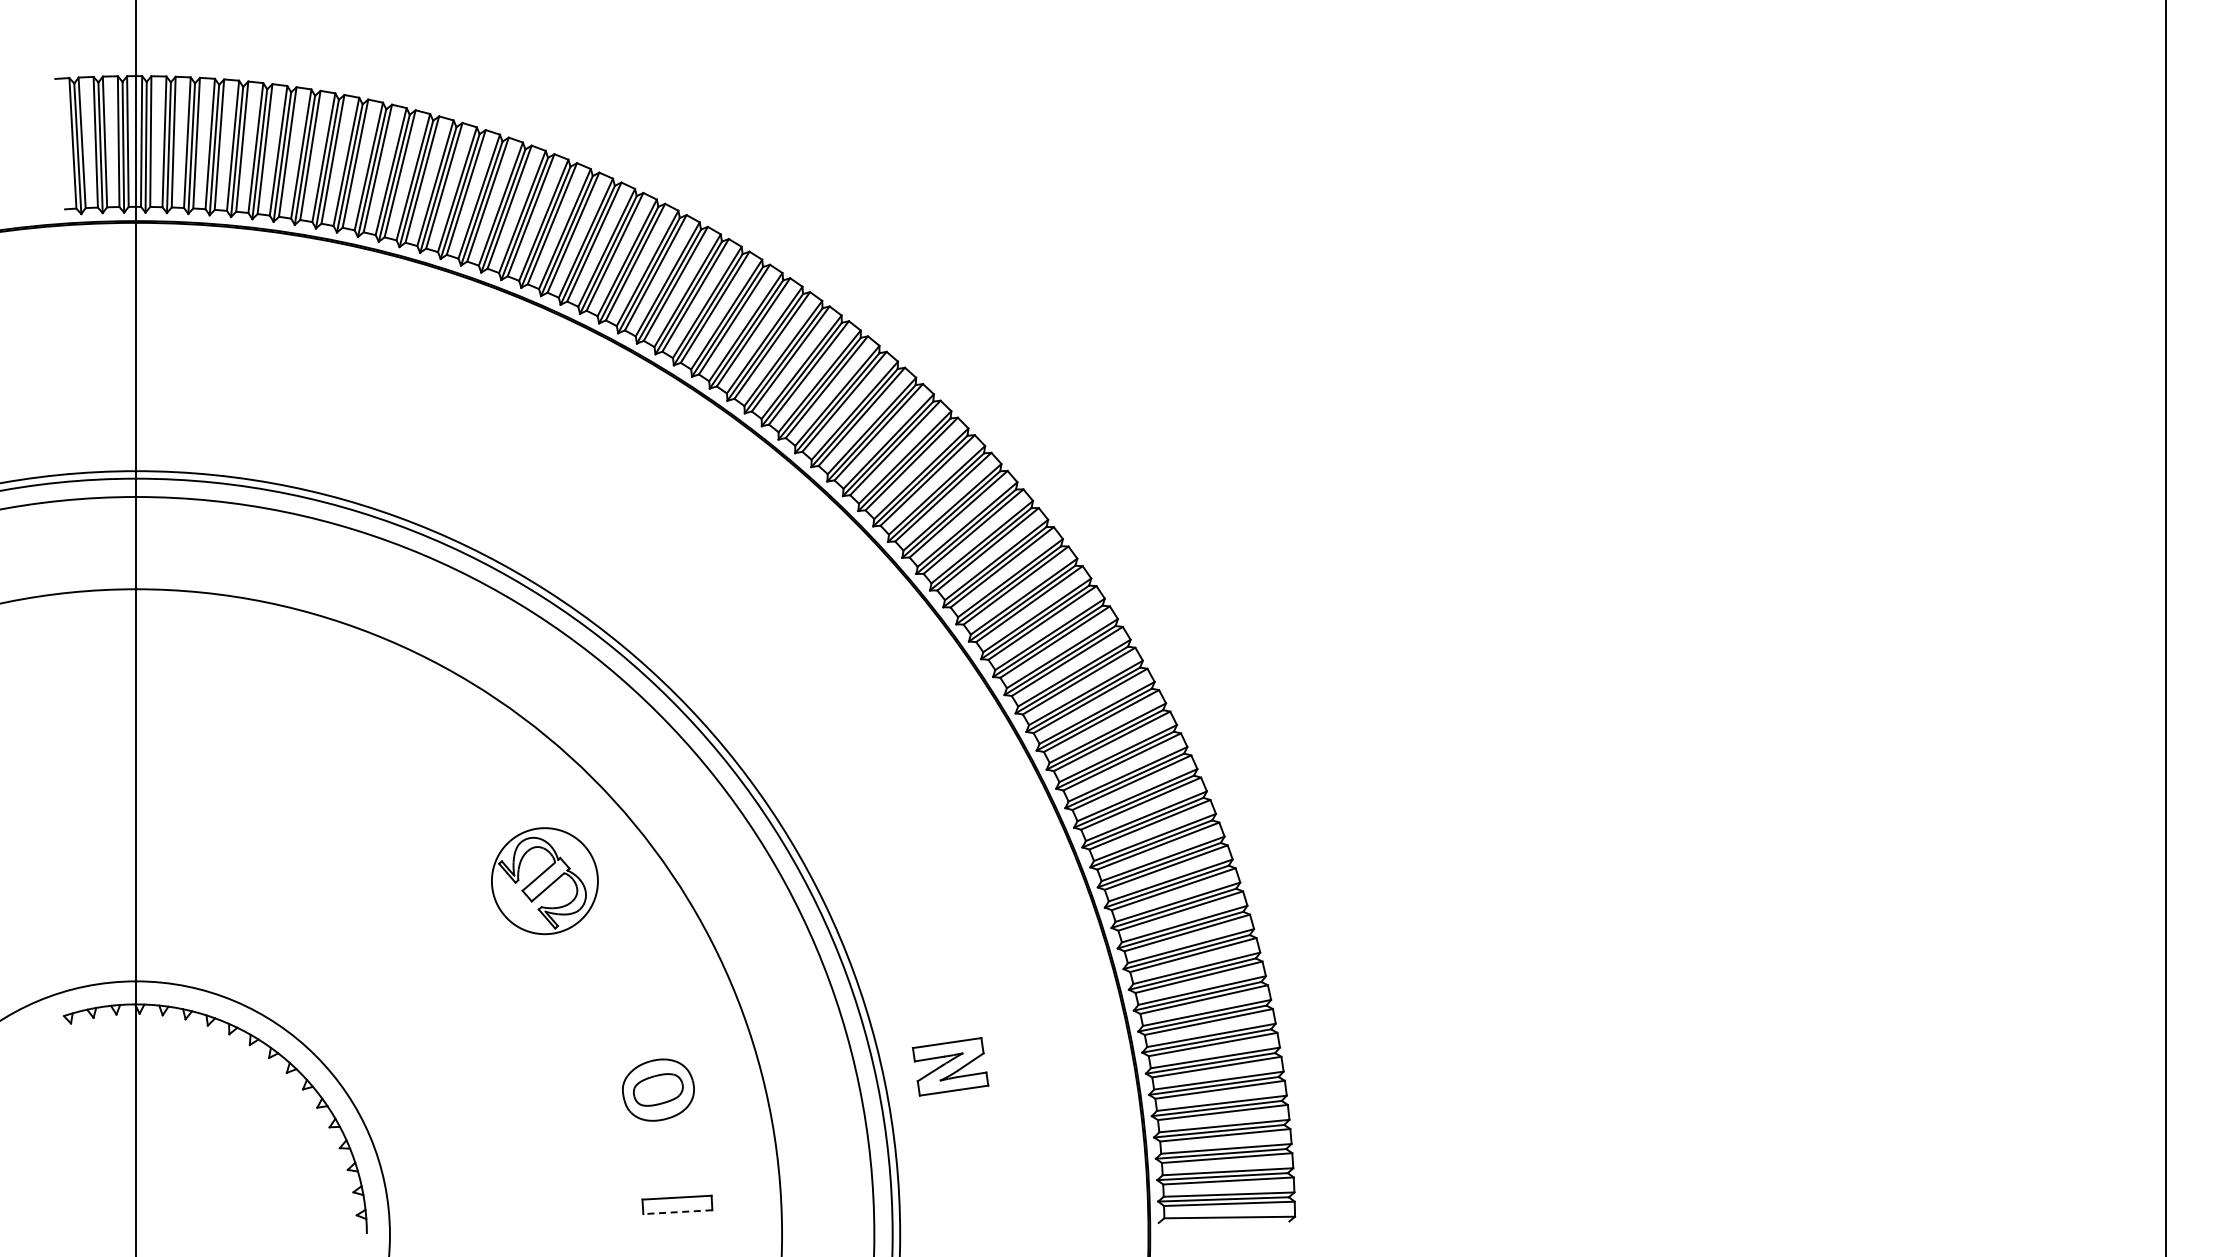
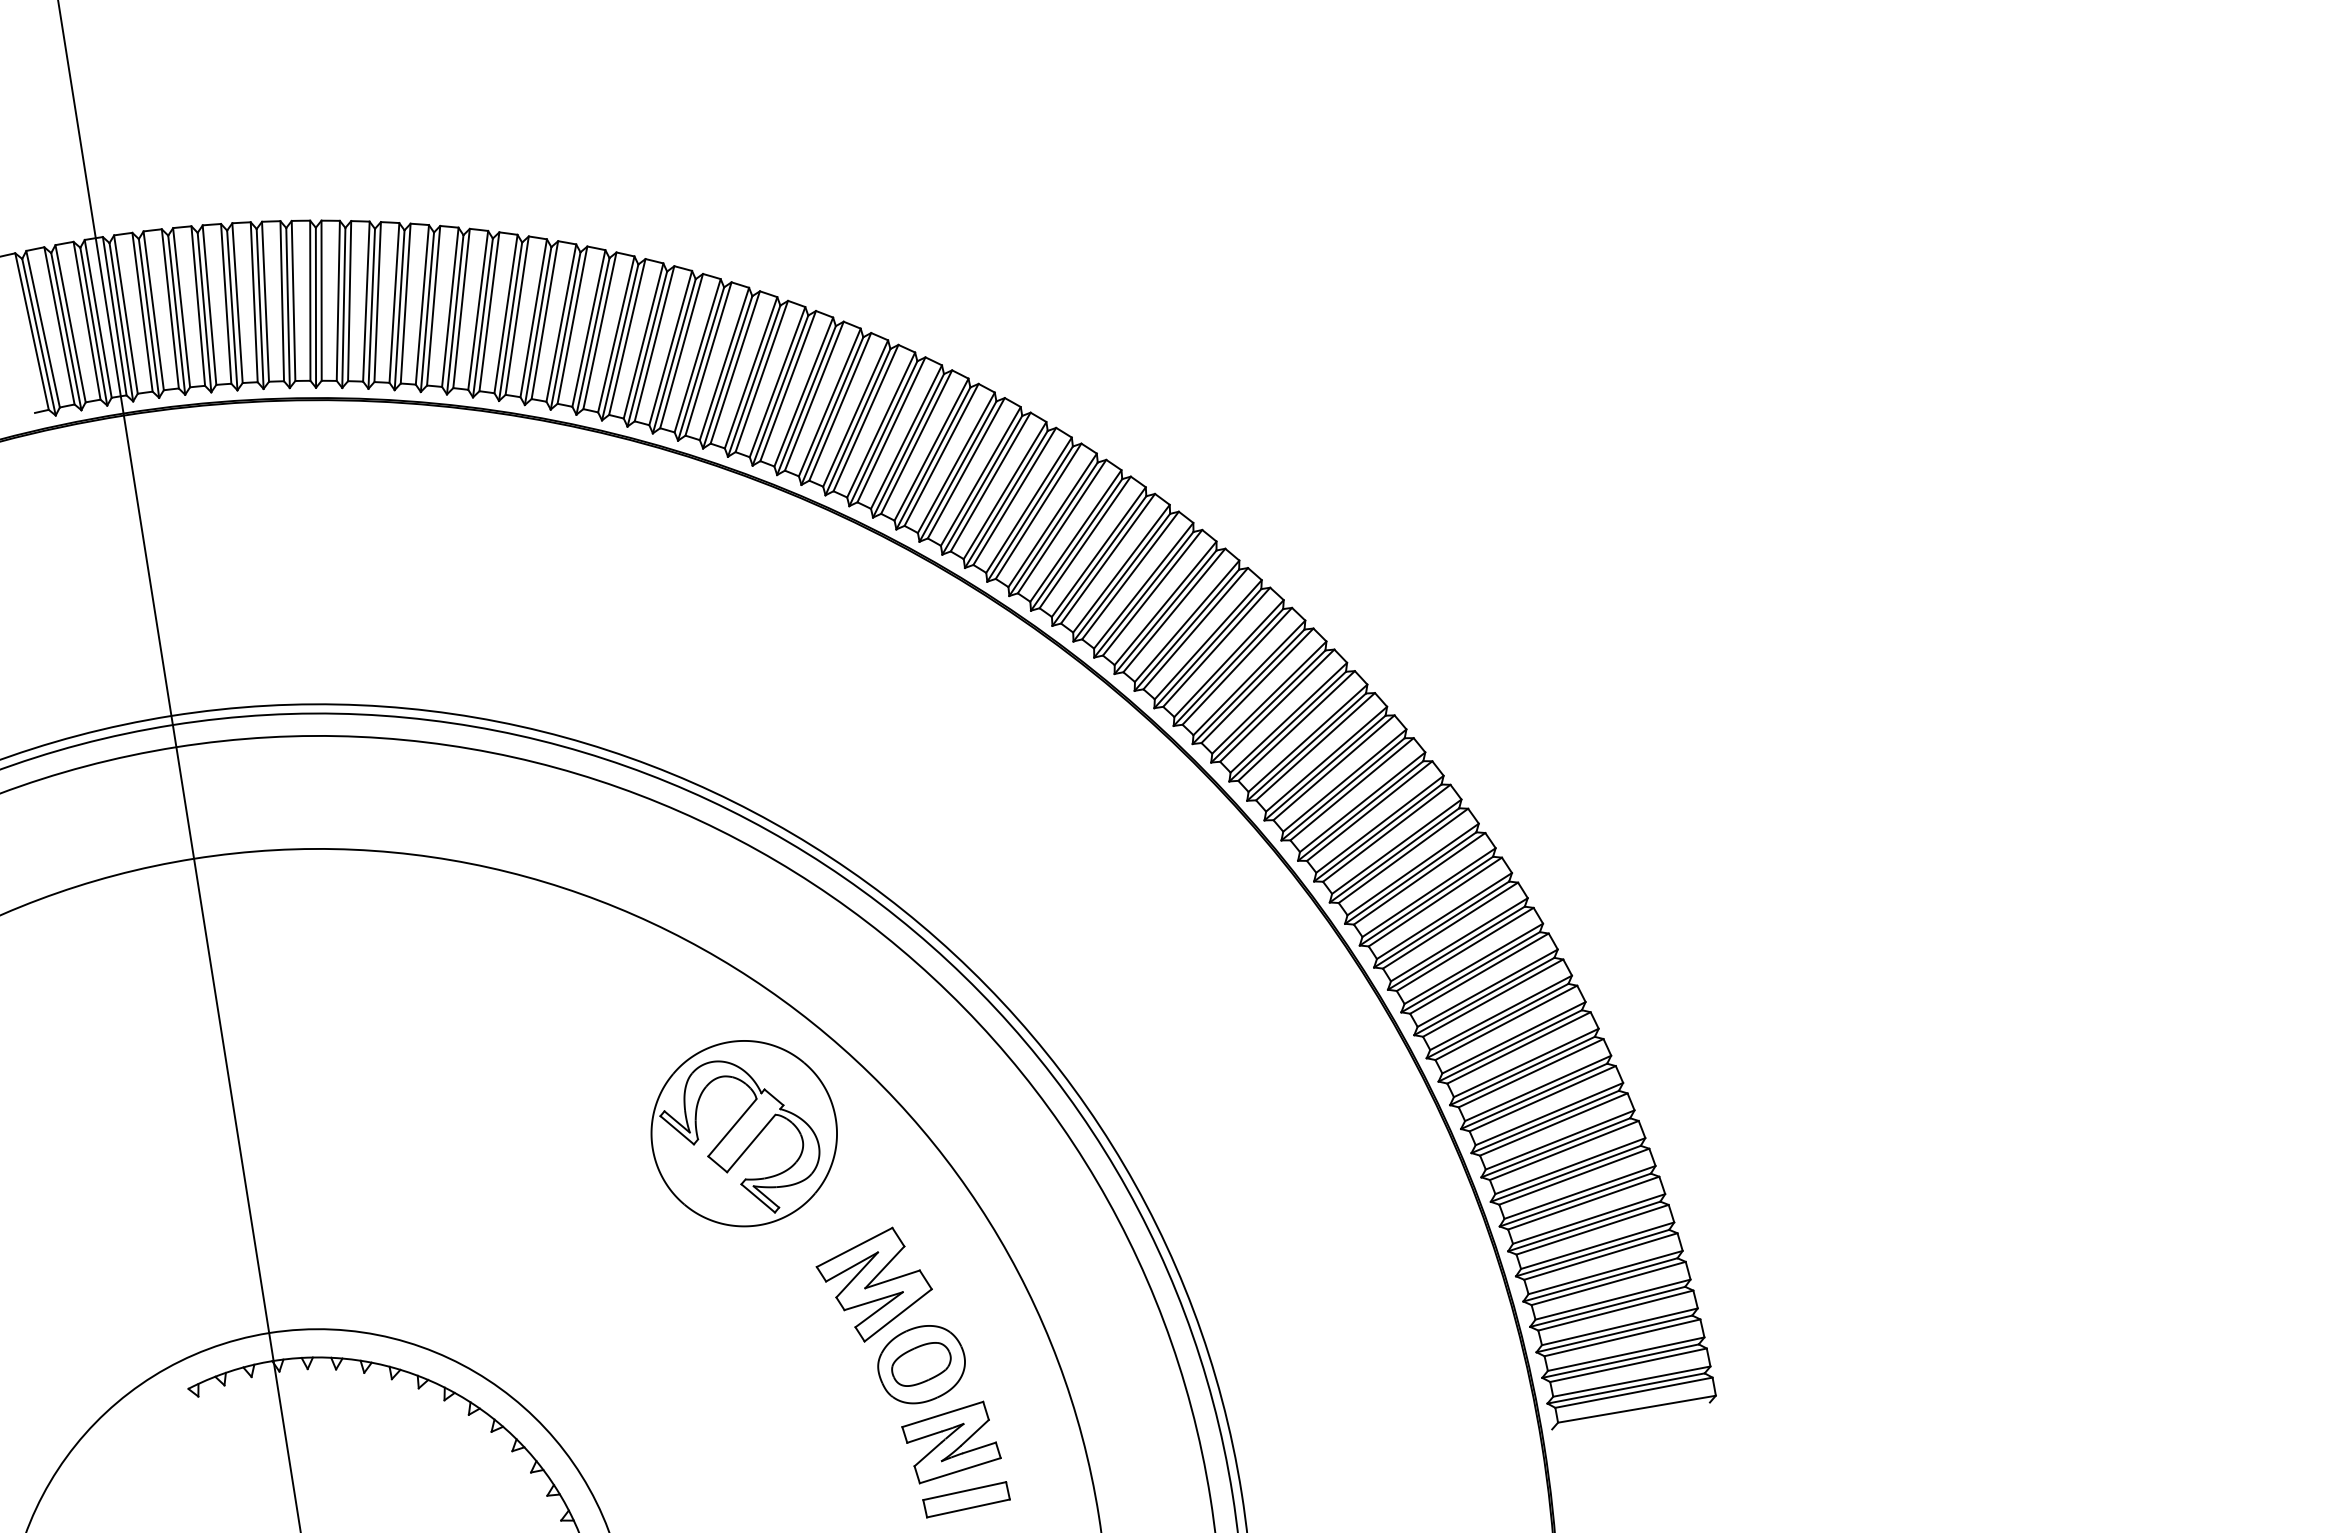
part: (544, 880) -> (743, 1132), size x1.43
part: (631, 1020) -> (875, 1285), added
part: (950, 1066) -> (951, 1442), moved
line: (677, 1212) -> (968, 1508), dashed -> solid

